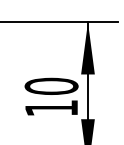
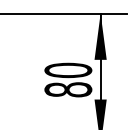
text: (51, 107) -> (68, 89), 10 -> 80

